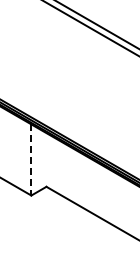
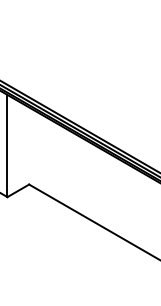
line: (31, 159) -> (7, 145), dashed -> solid

